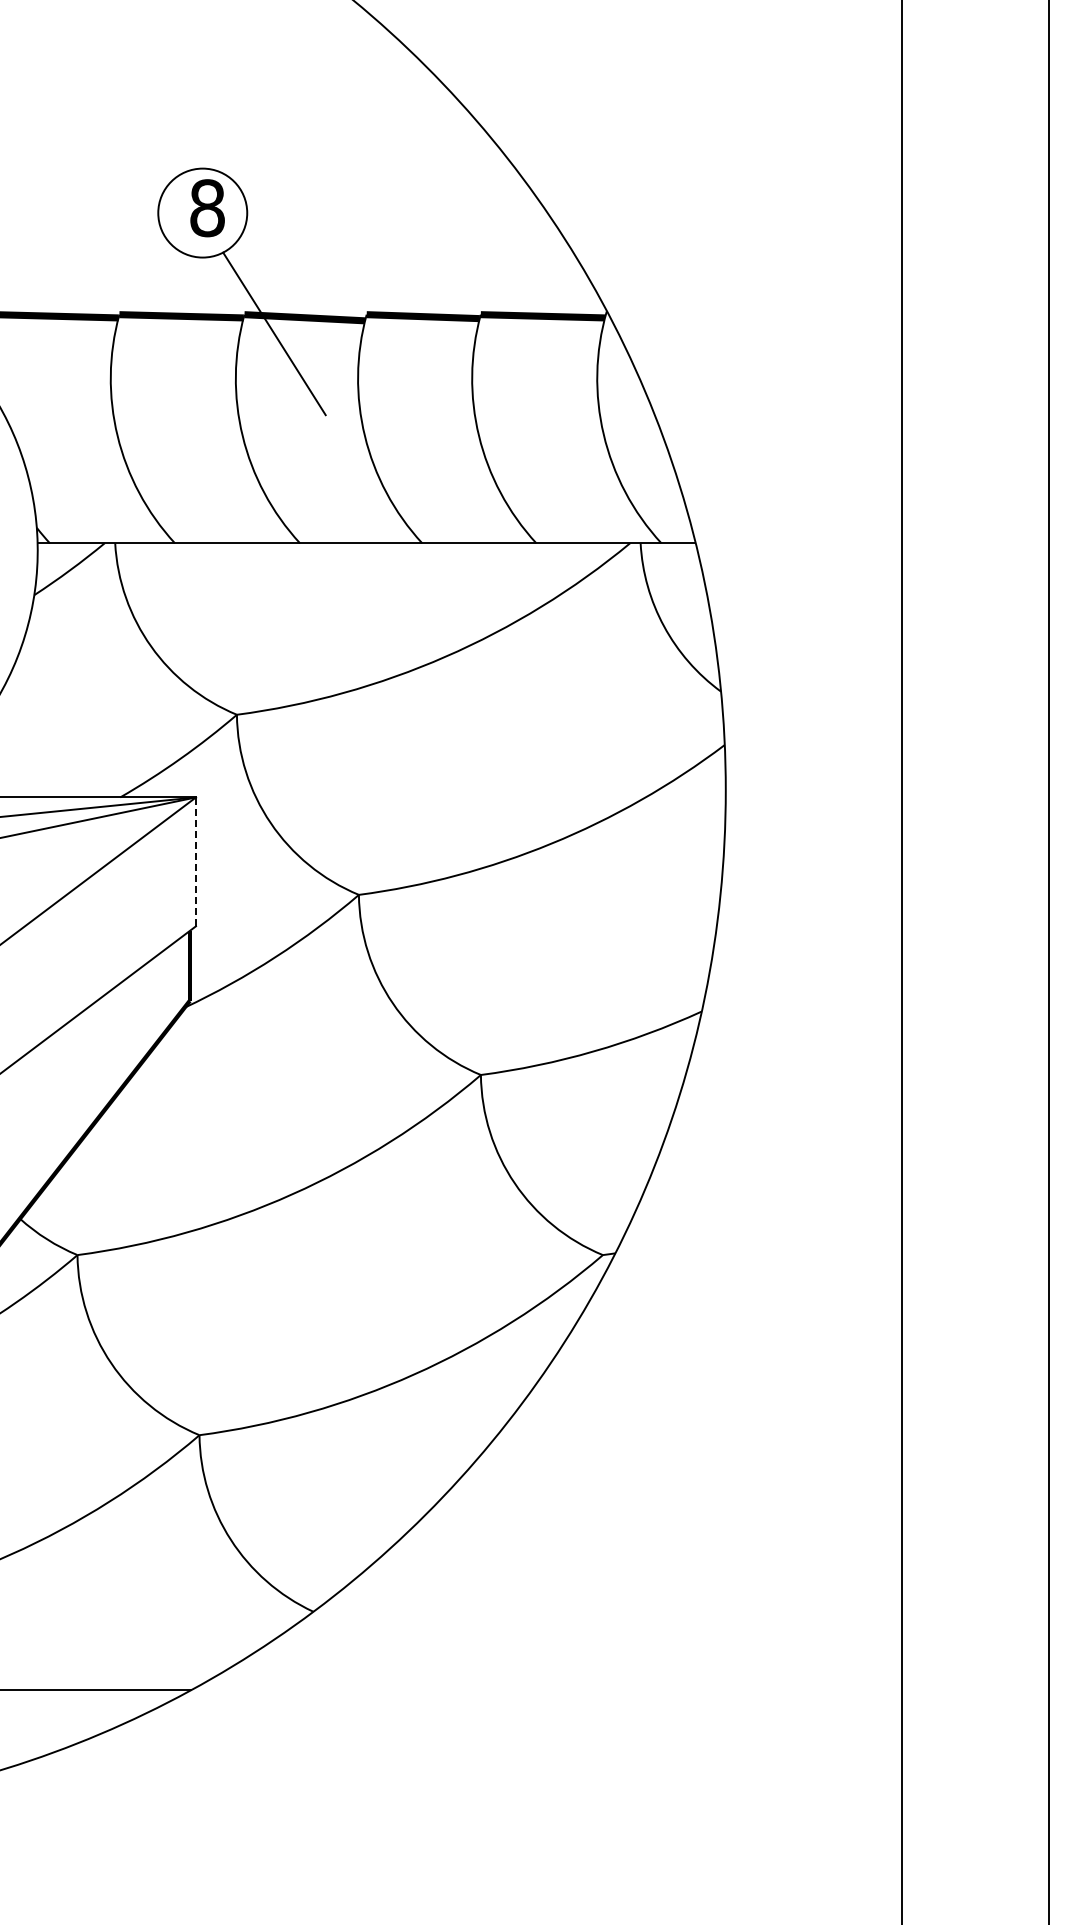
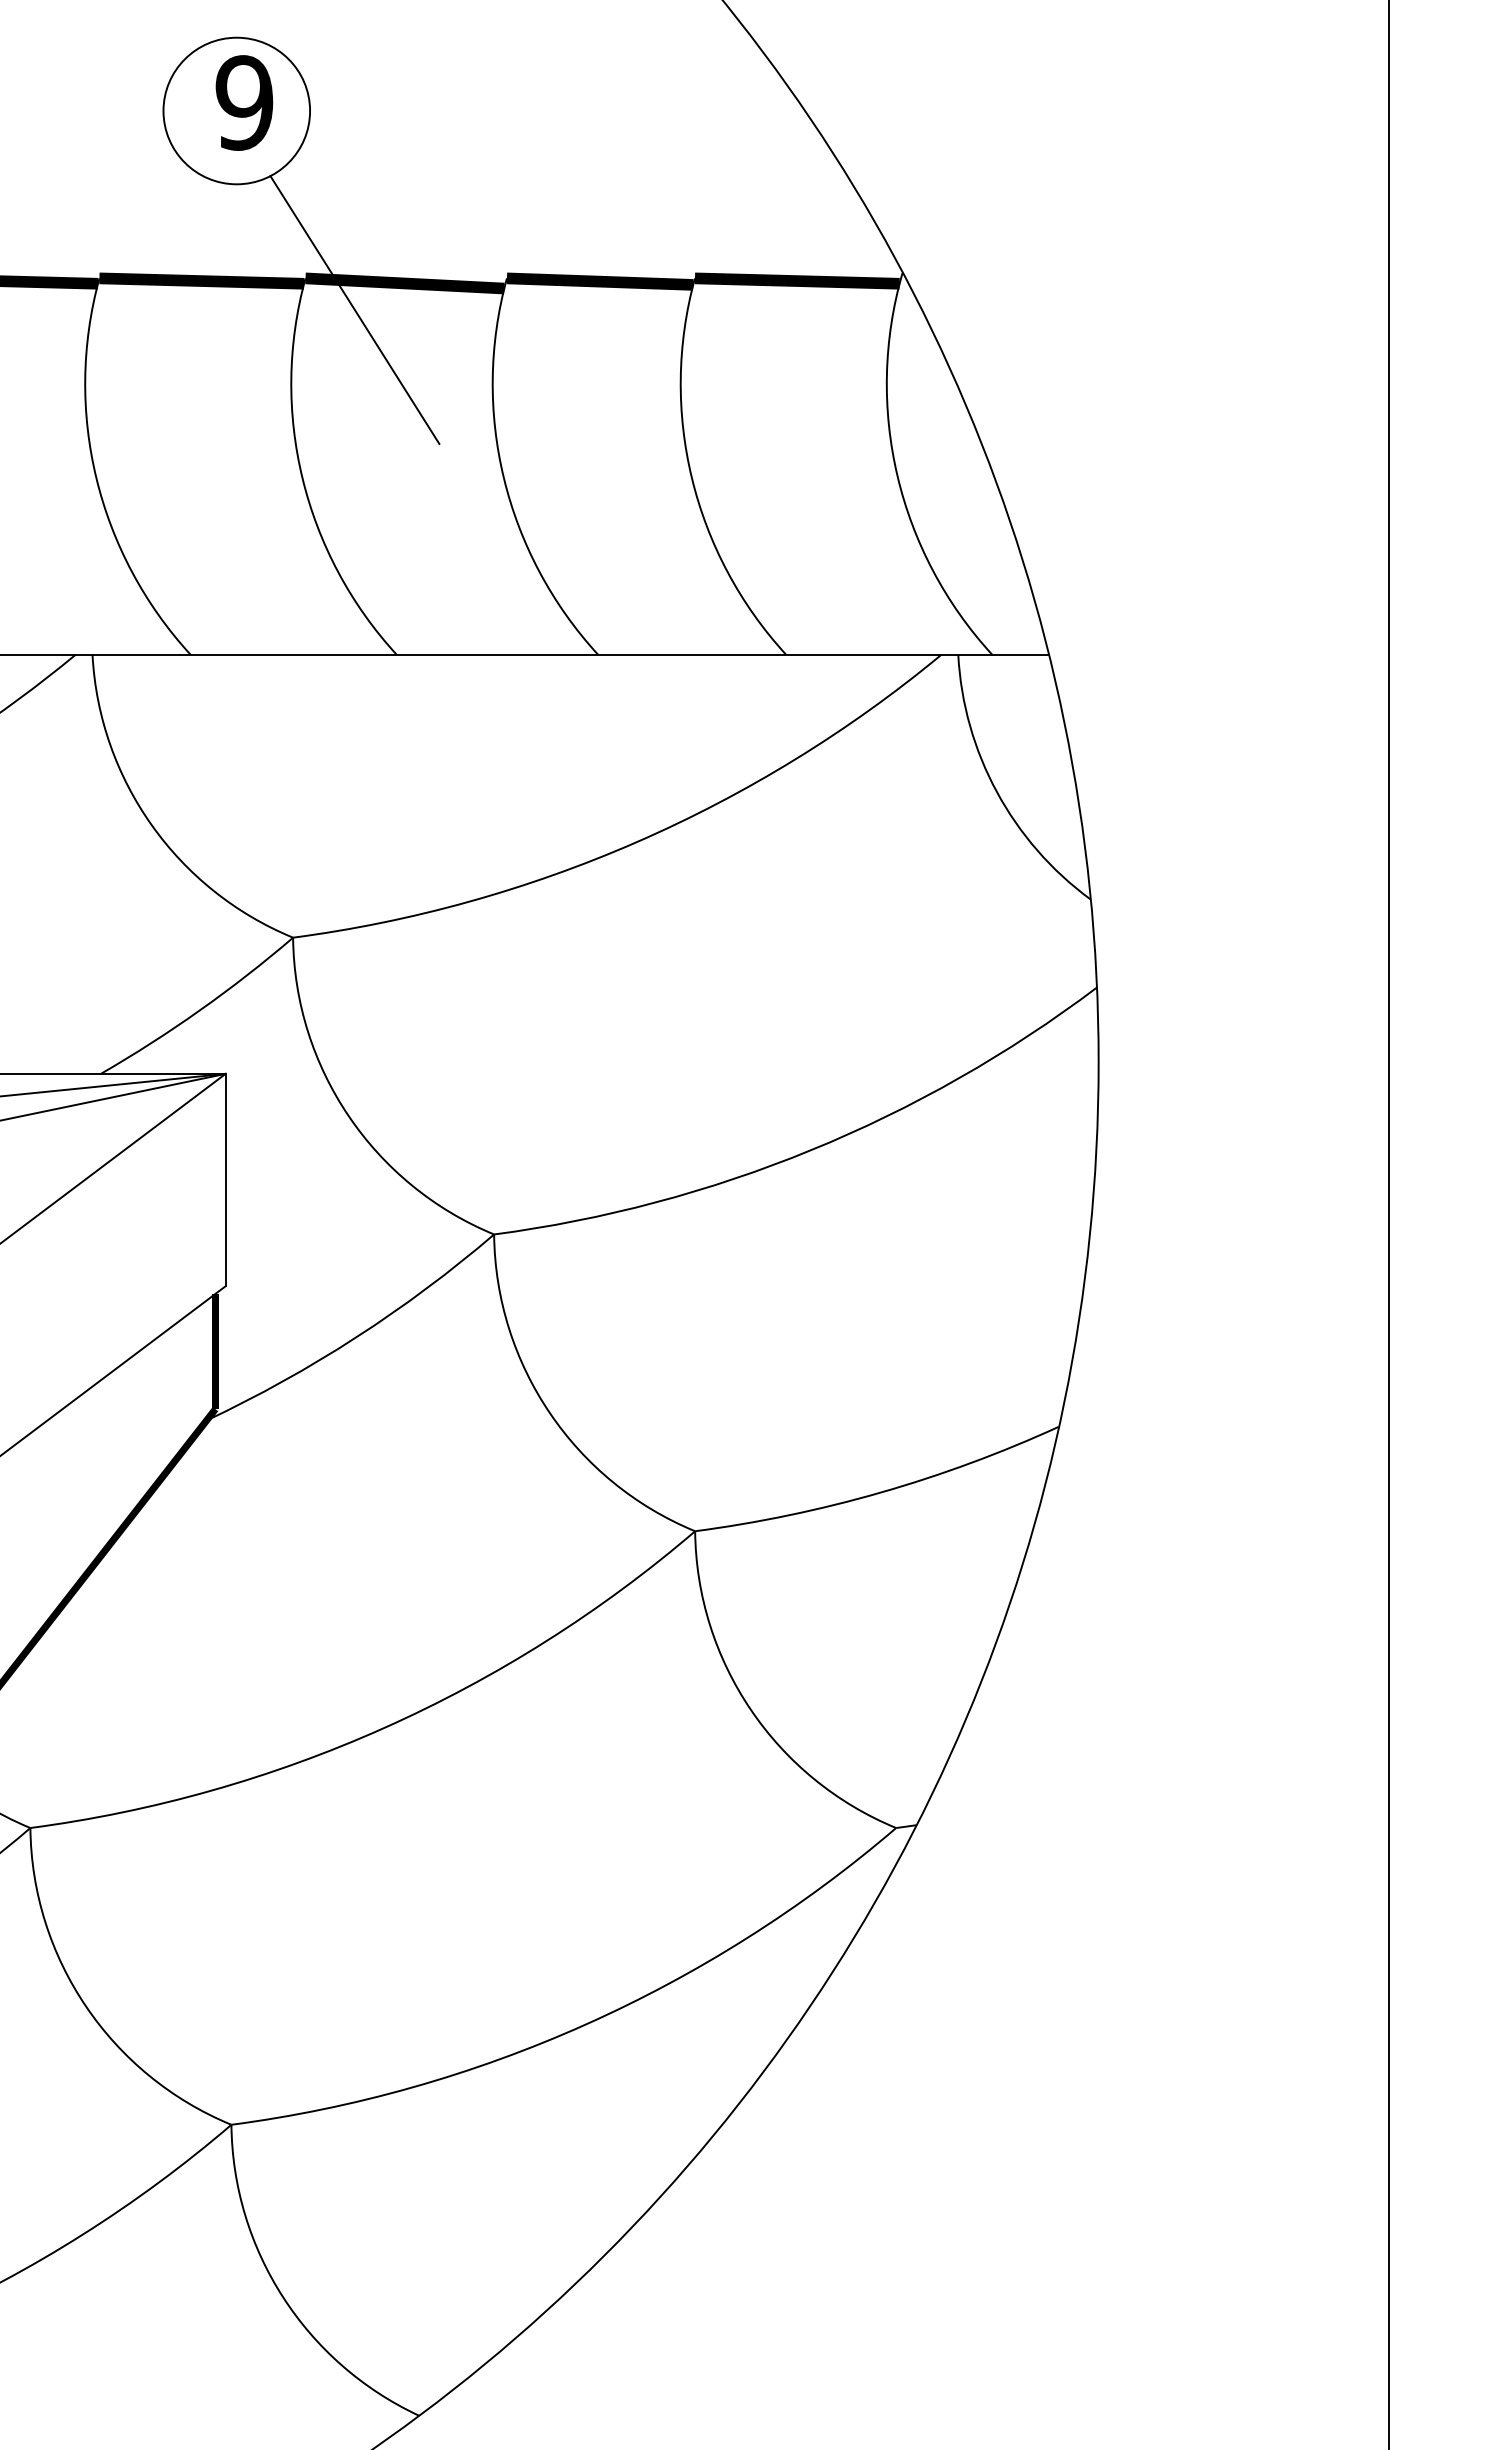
text: (207, 208) -> (244, 103), 8 -> 9
line: (196, 861) -> (226, 1179), dashed -> solid

